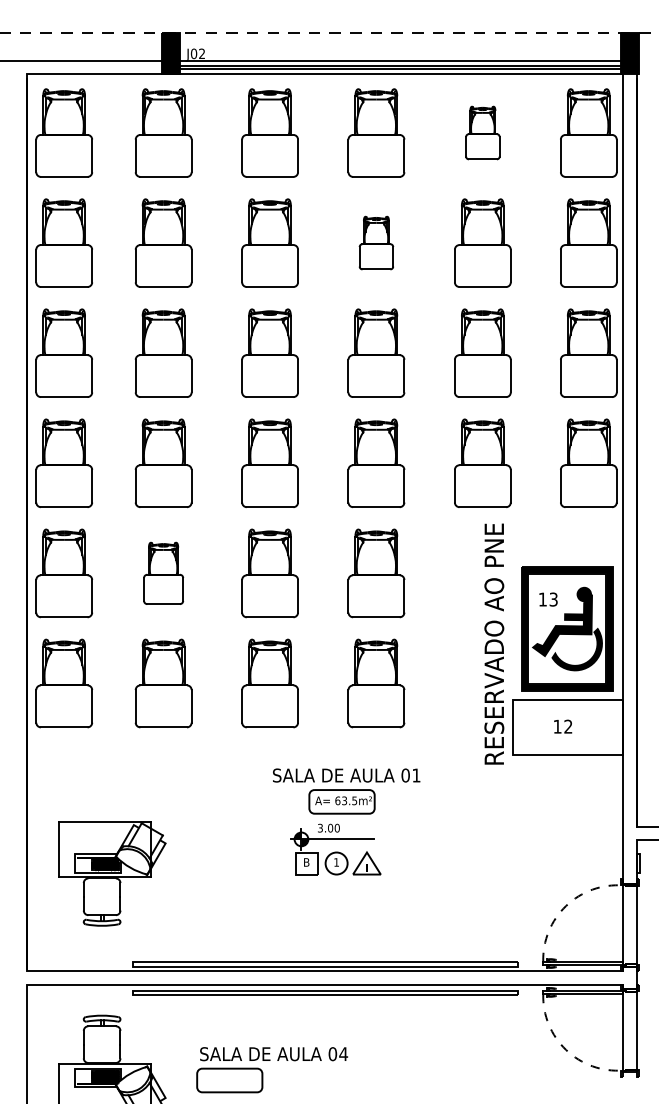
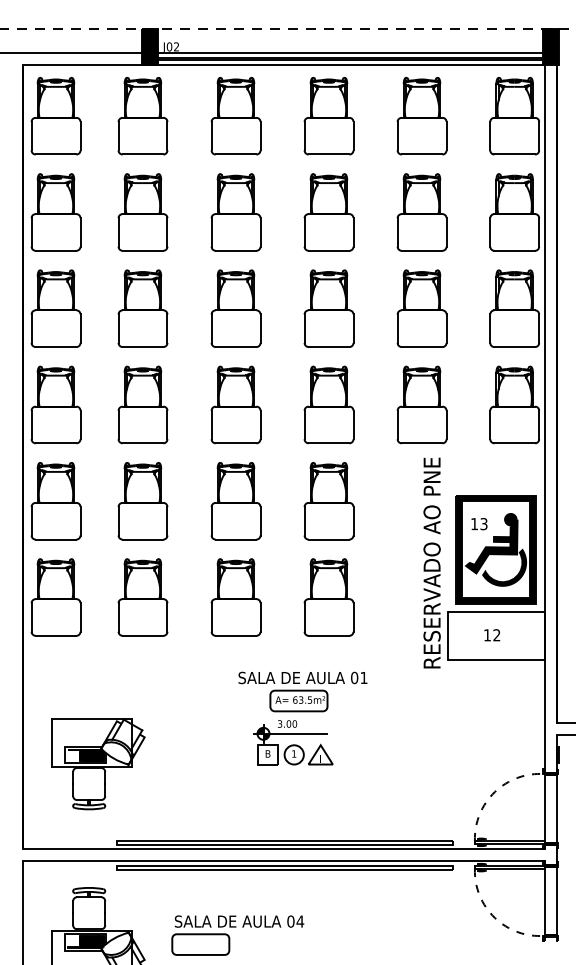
part: (482, 132) -> (421, 115), size x1.67
part: (376, 242) -> (329, 211), size x1.67
part: (163, 573) -> (142, 501), size x1.43

